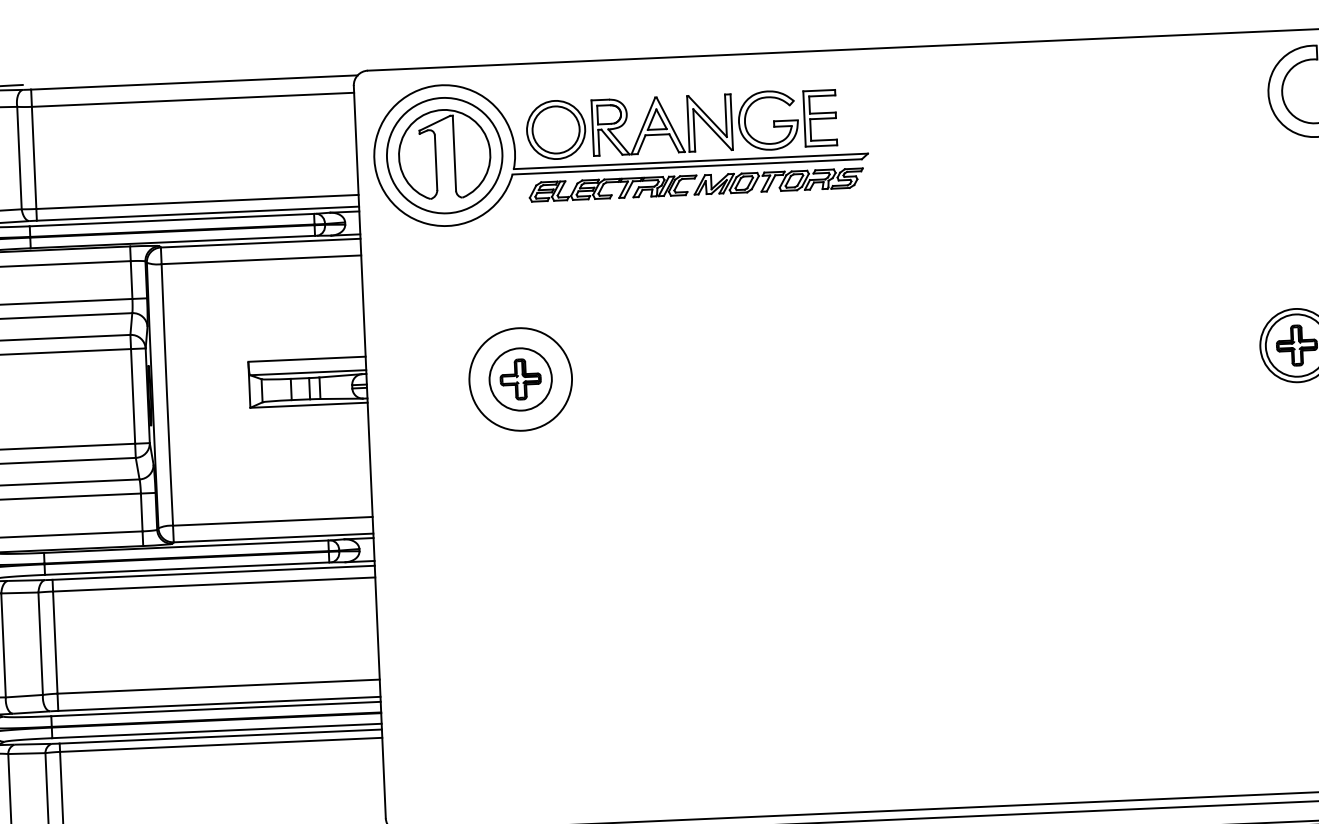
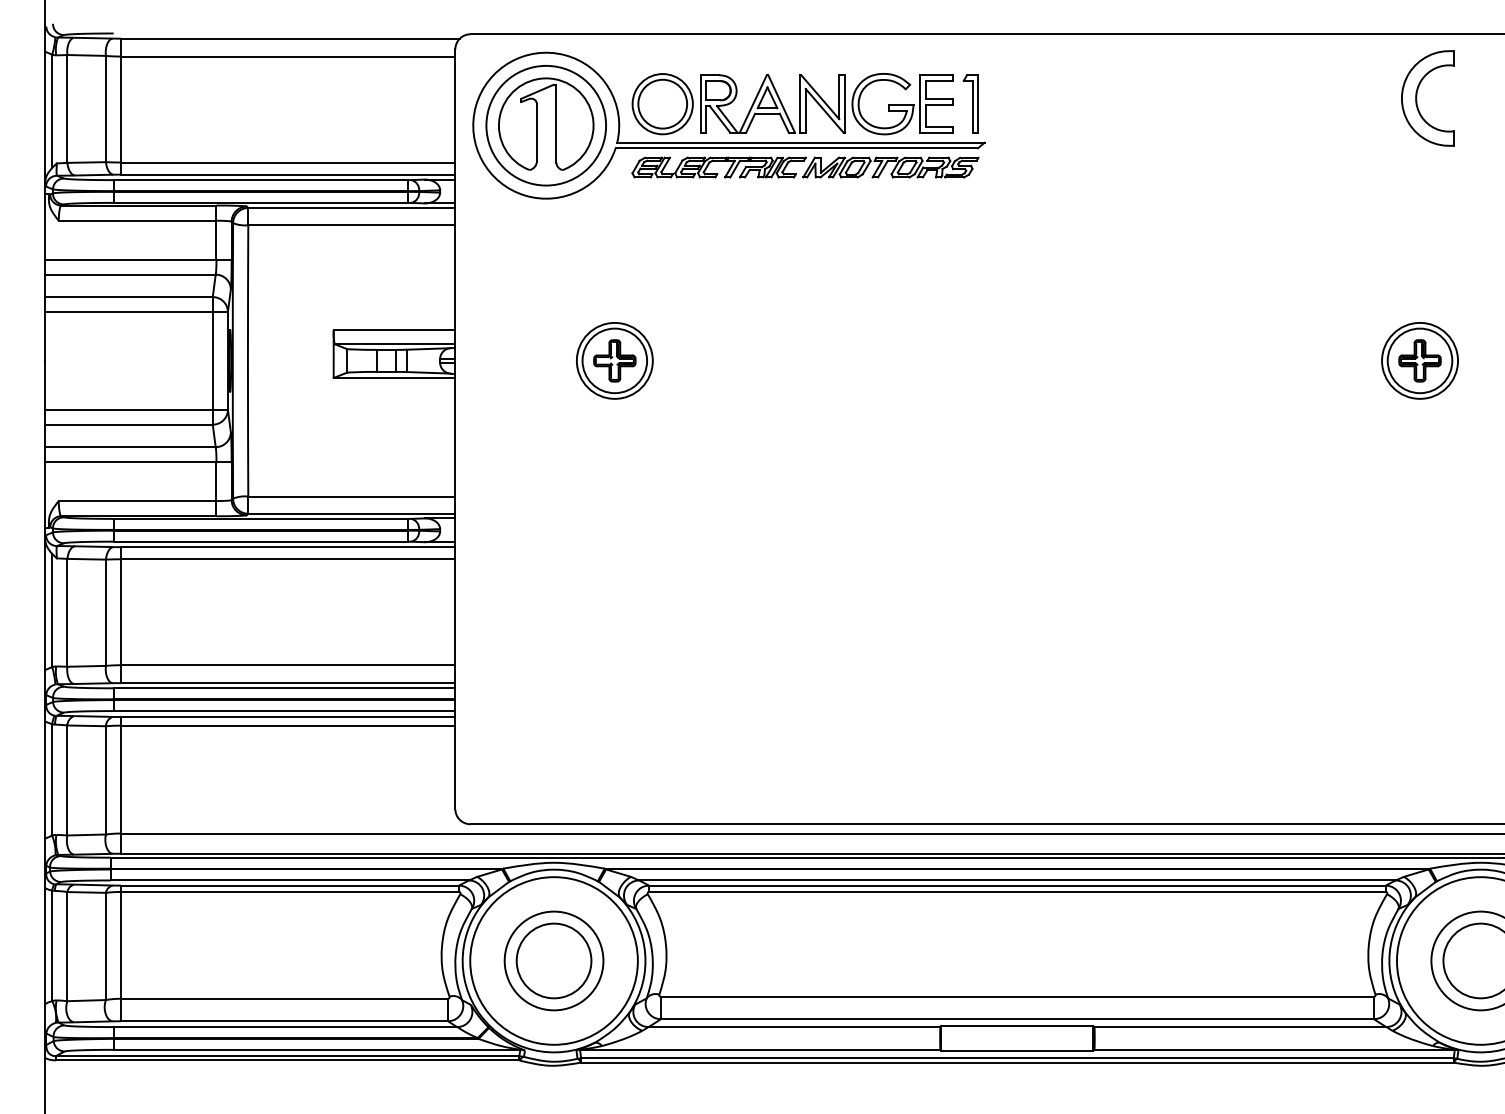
part: (852, 116) -> (970, 103), added
circle: (520, 379) -> (614, 360), size x0.71

